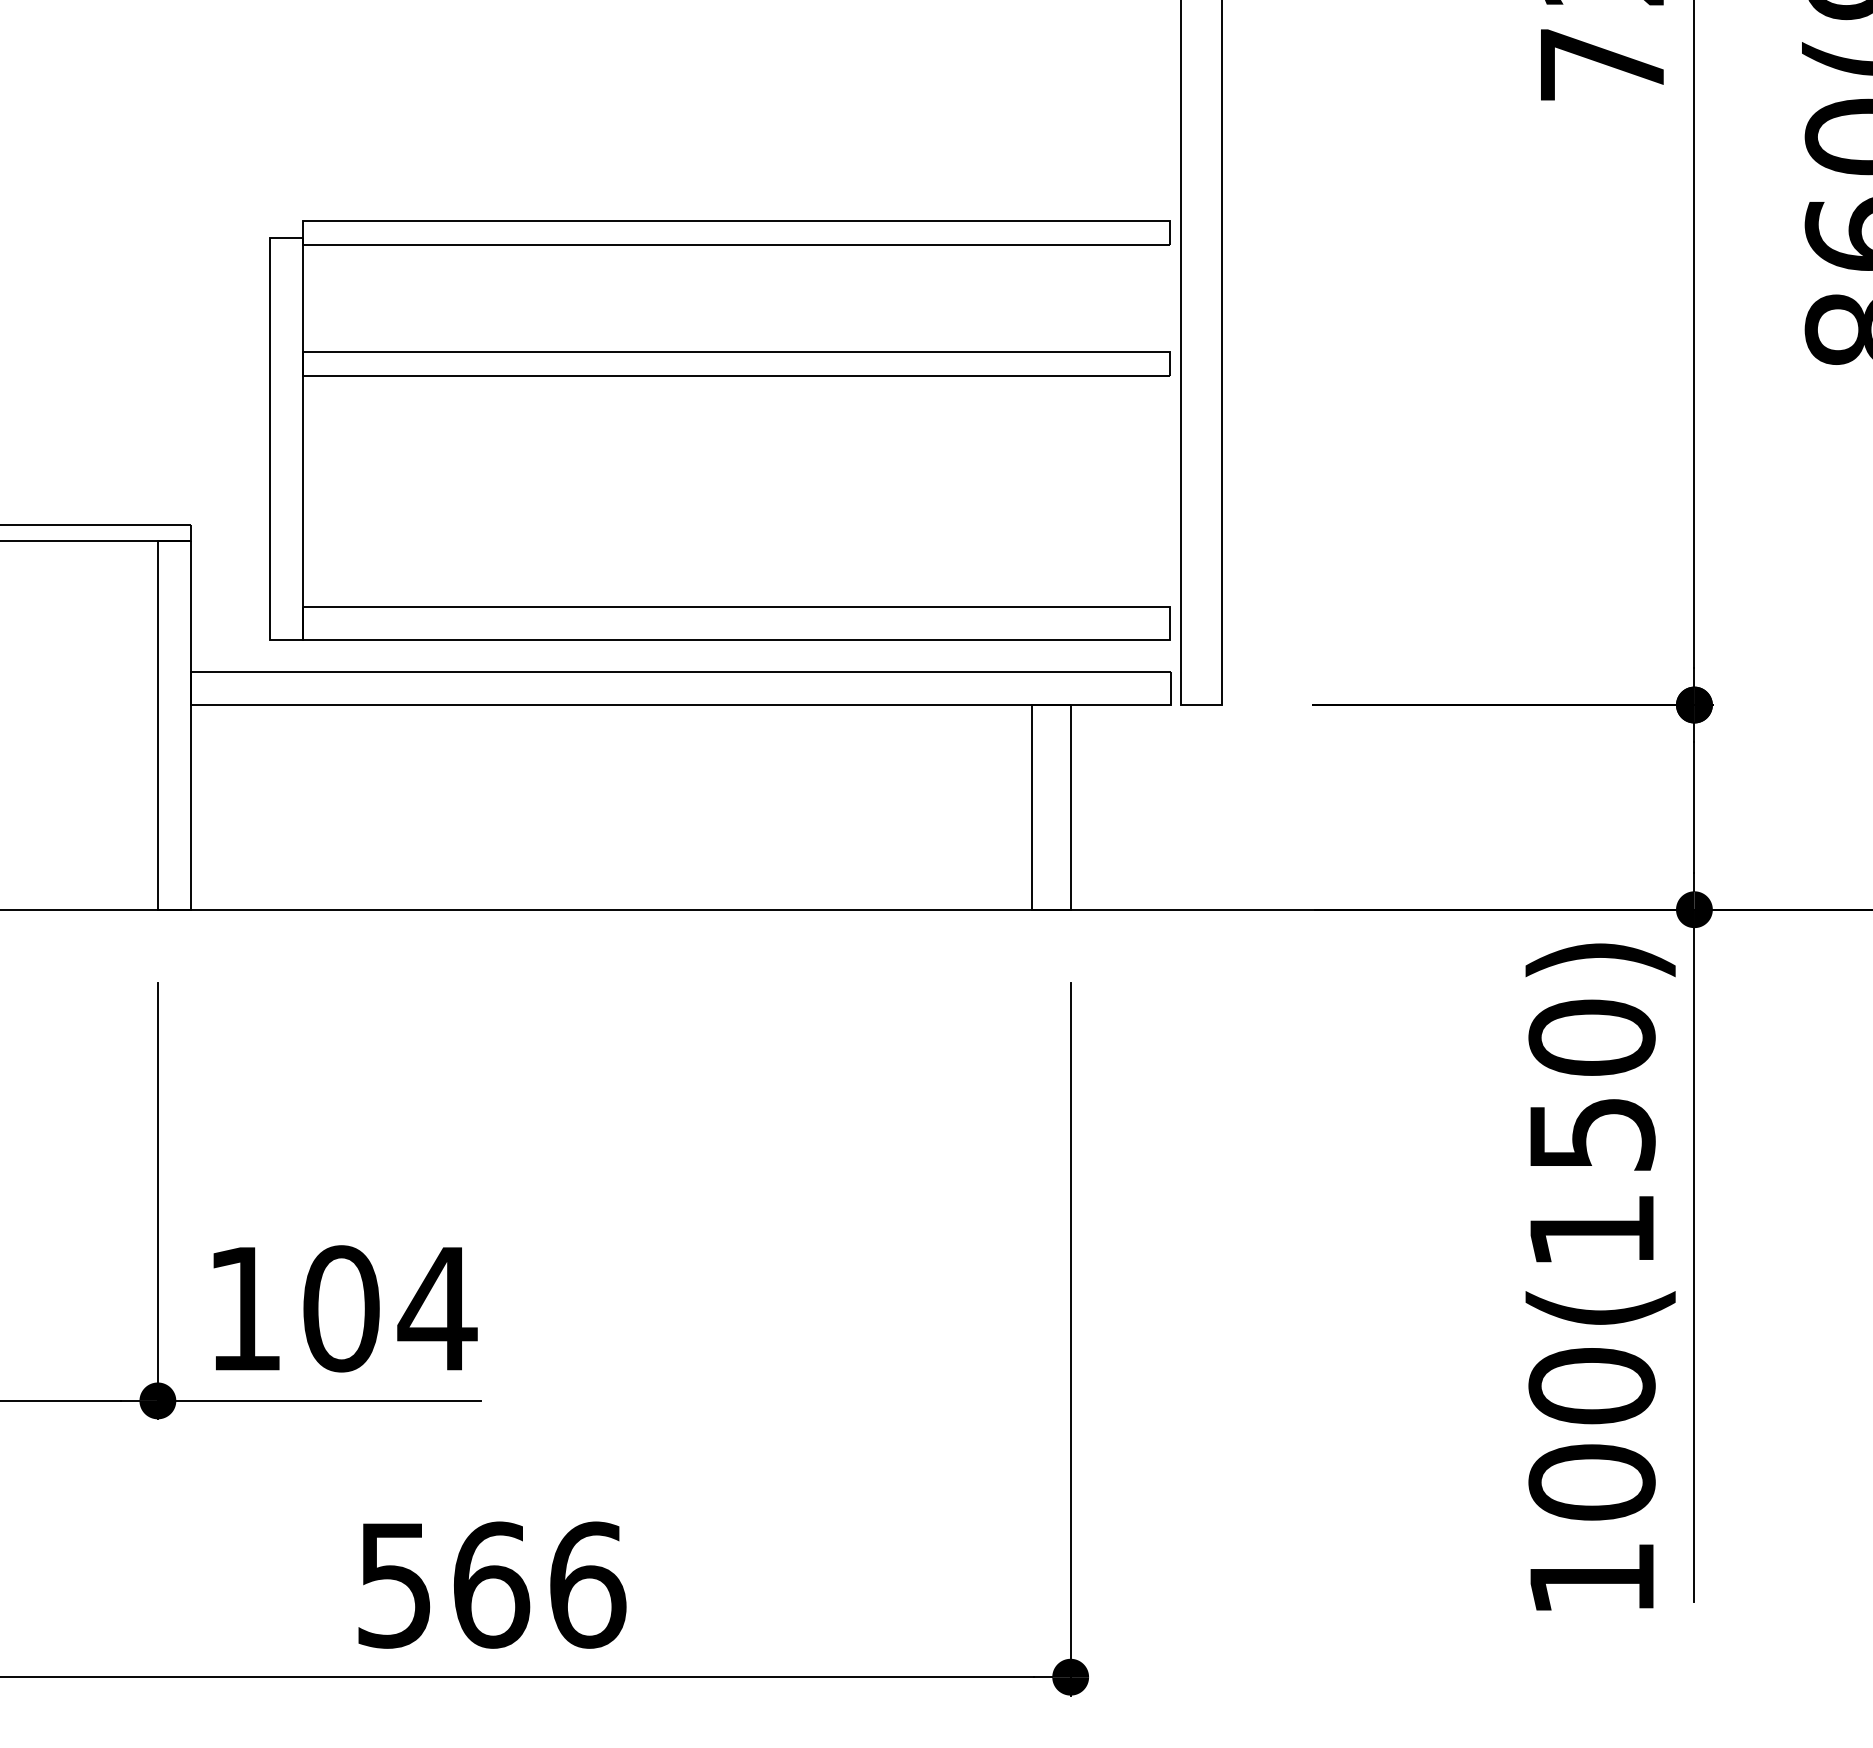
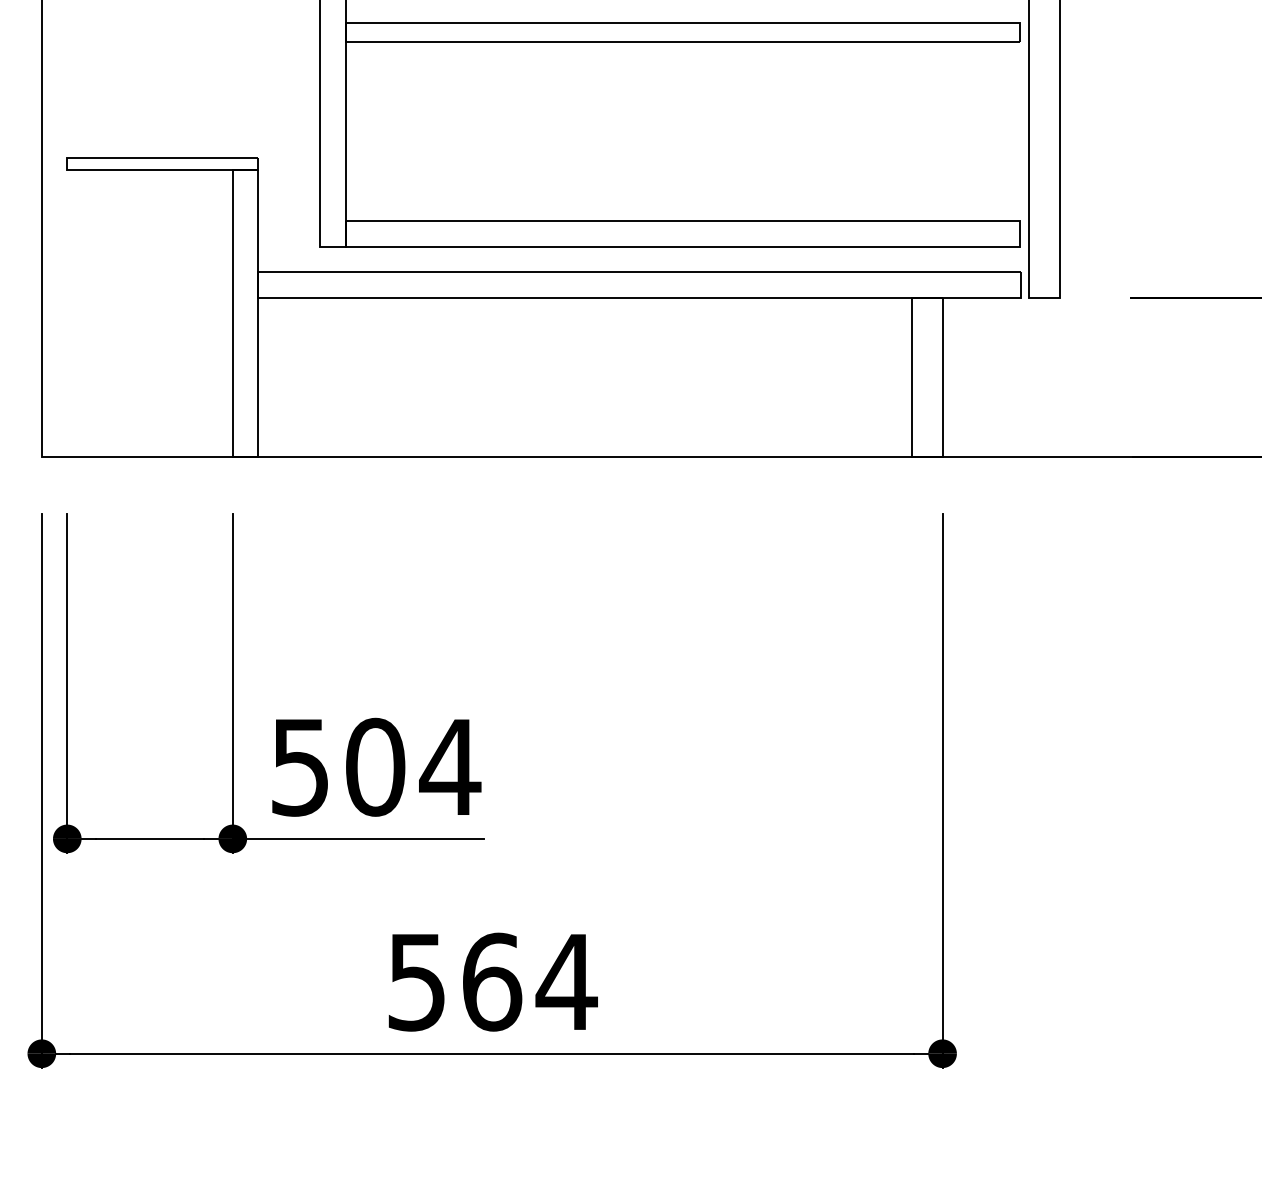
text: (244, 1309) -> (300, 767), 104 -> 504
text: (587, 1584) -> (566, 981), 566 -> 564

